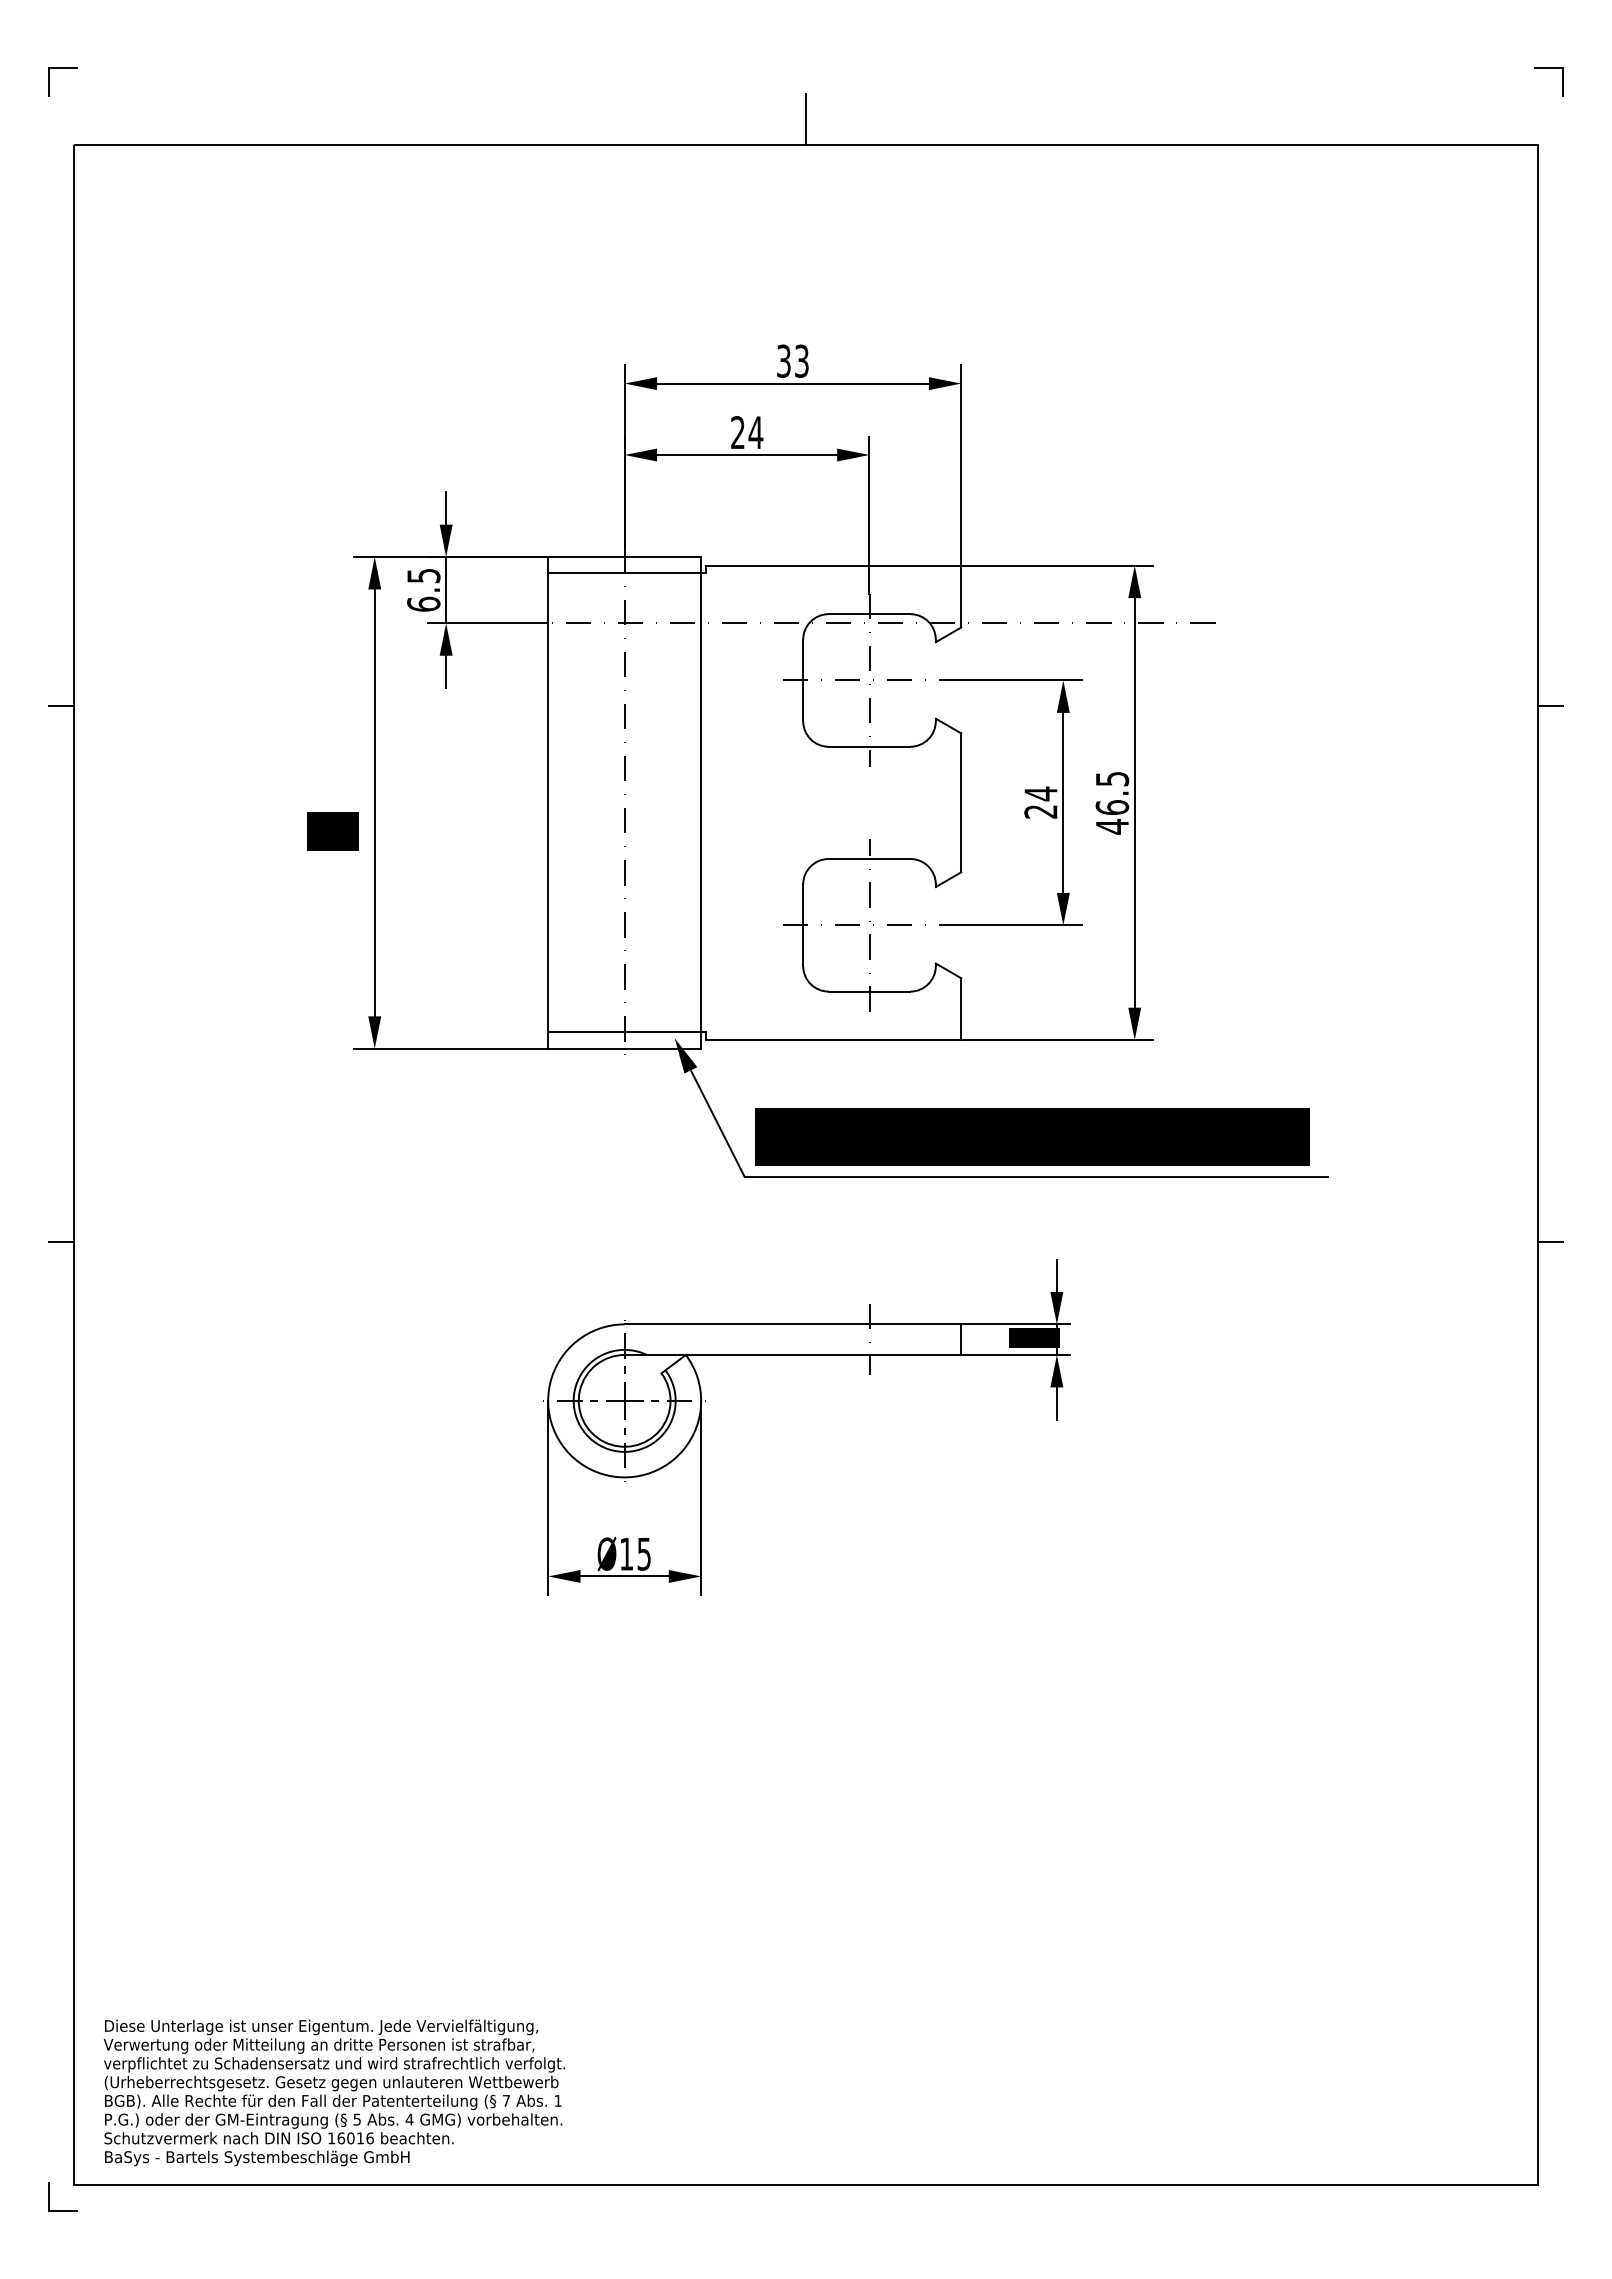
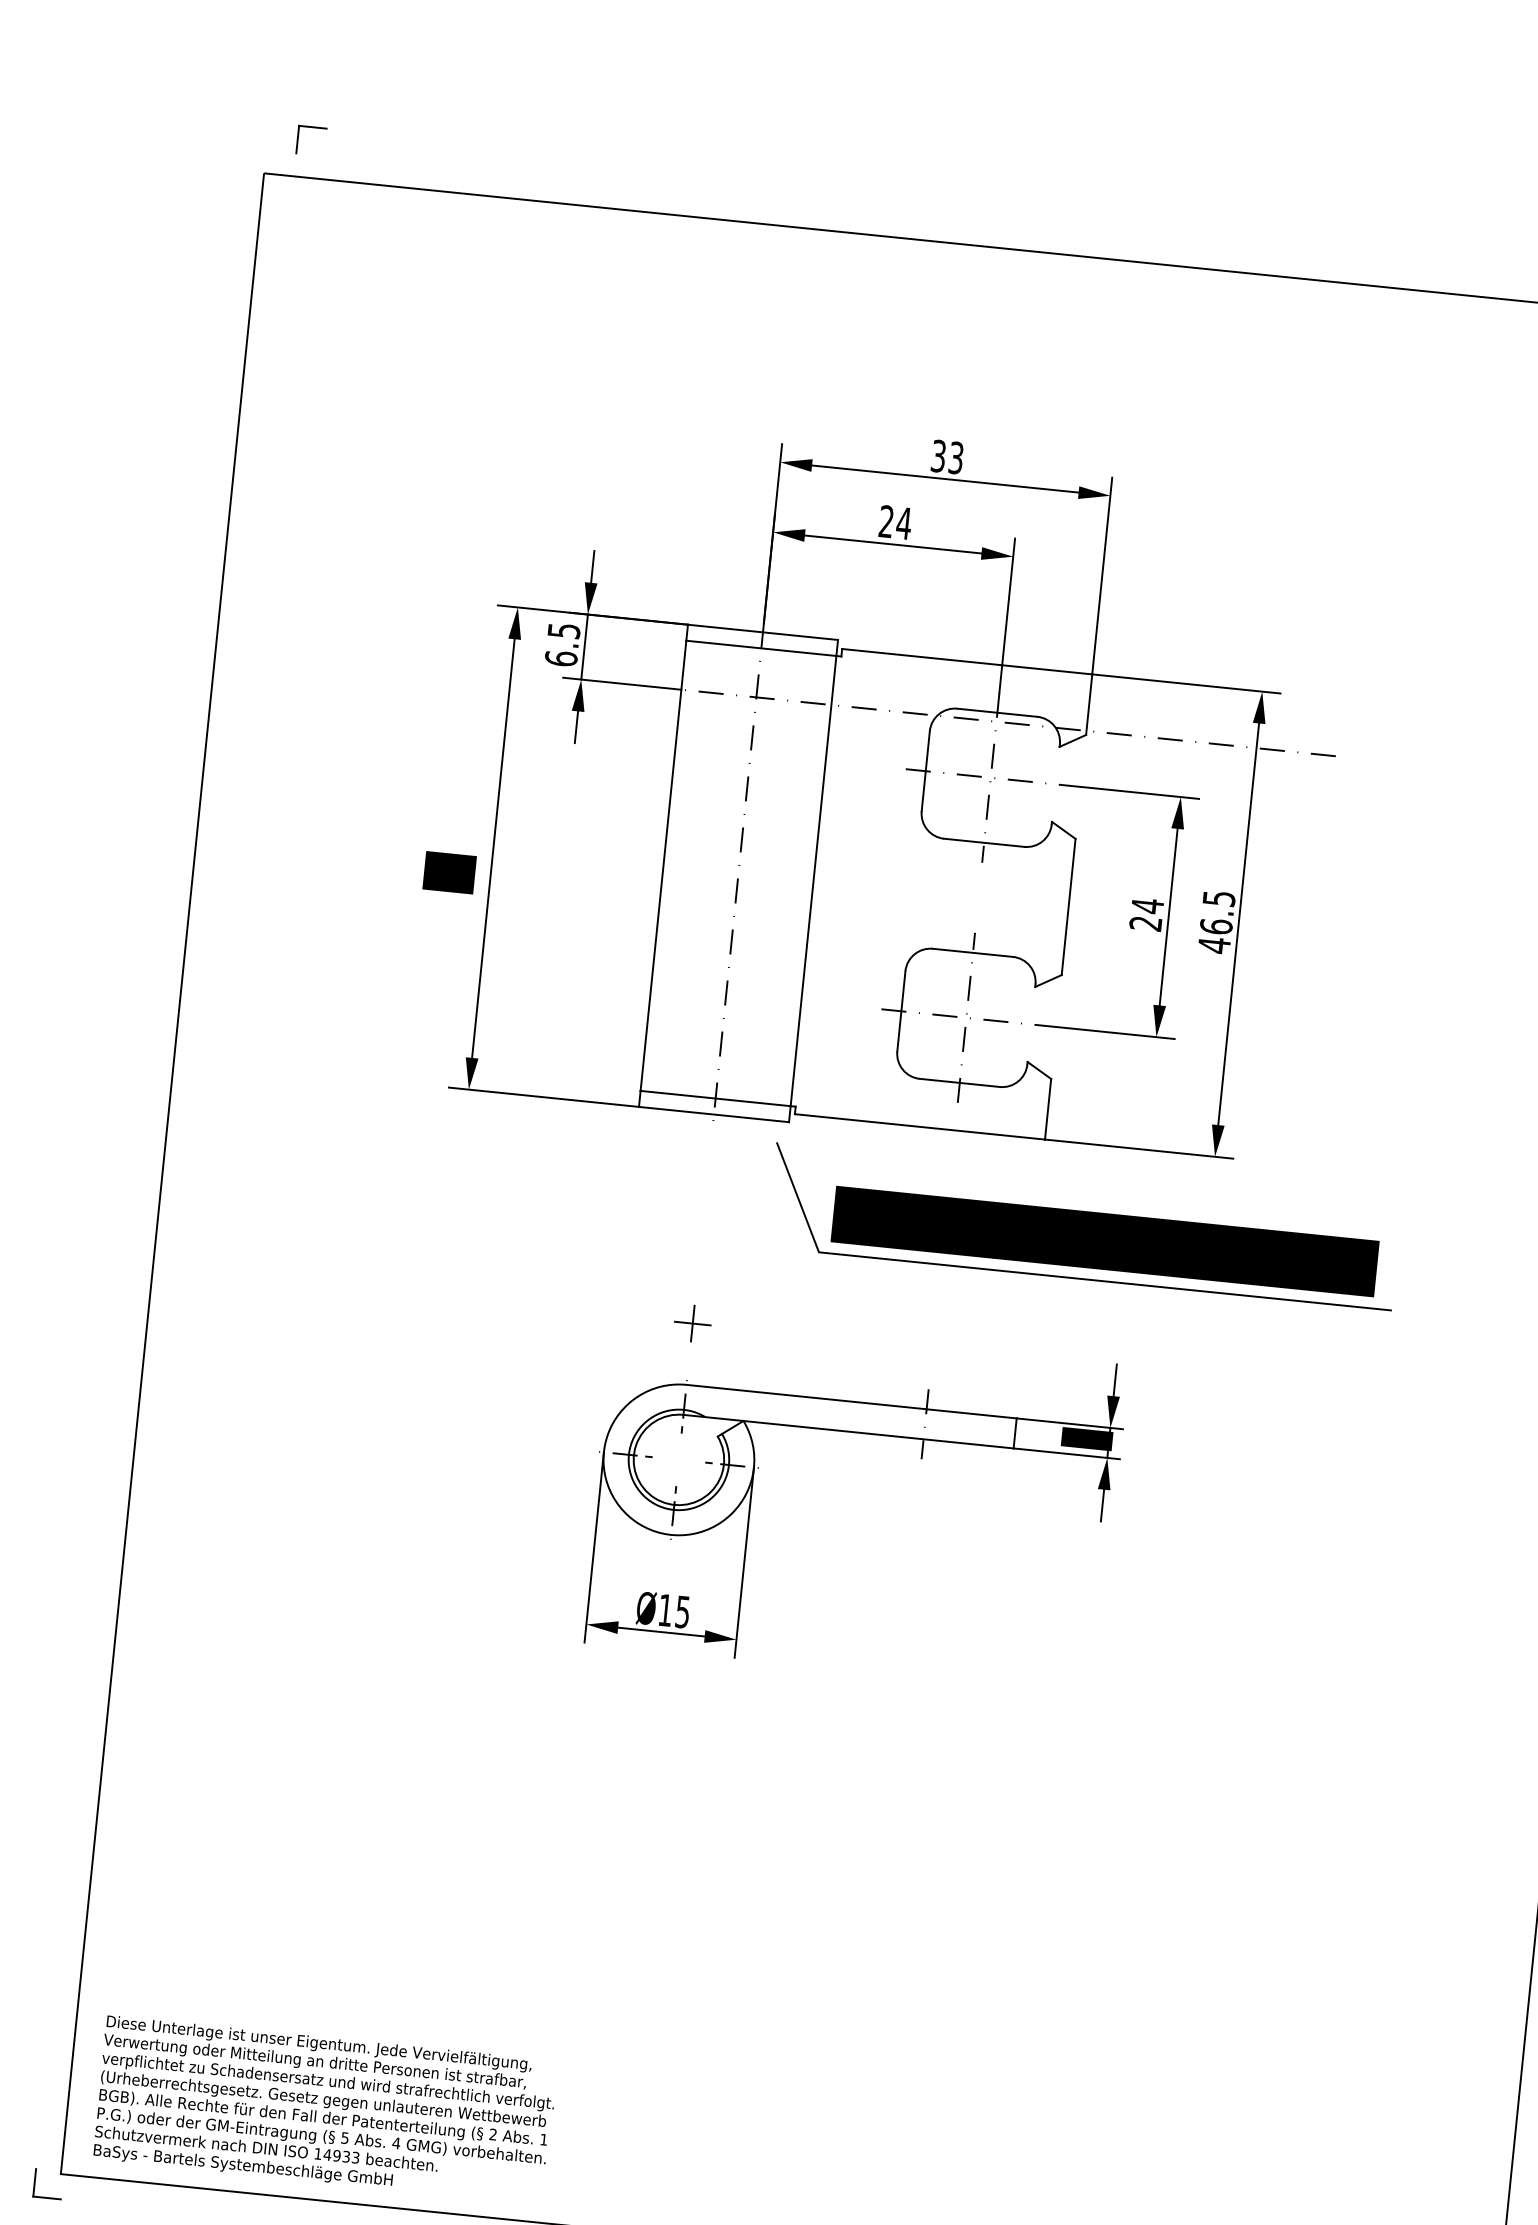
part: (62, 68) -> (312, 127), moved
line: (806, 118) -> (984, 220), removed
line: (61, 705) -> (195, 721), removed
fill: (685, 1055) -> (772, 1127), removed
line: (61, 1241) -> (142, 1247), removed
part: (624, 1400) -> (692, 1323), moved
text: (505, 2100) -> (492, 2134), 7 -> 2
text: (355, 2138) -> (341, 2156), 16016 -> 14933

